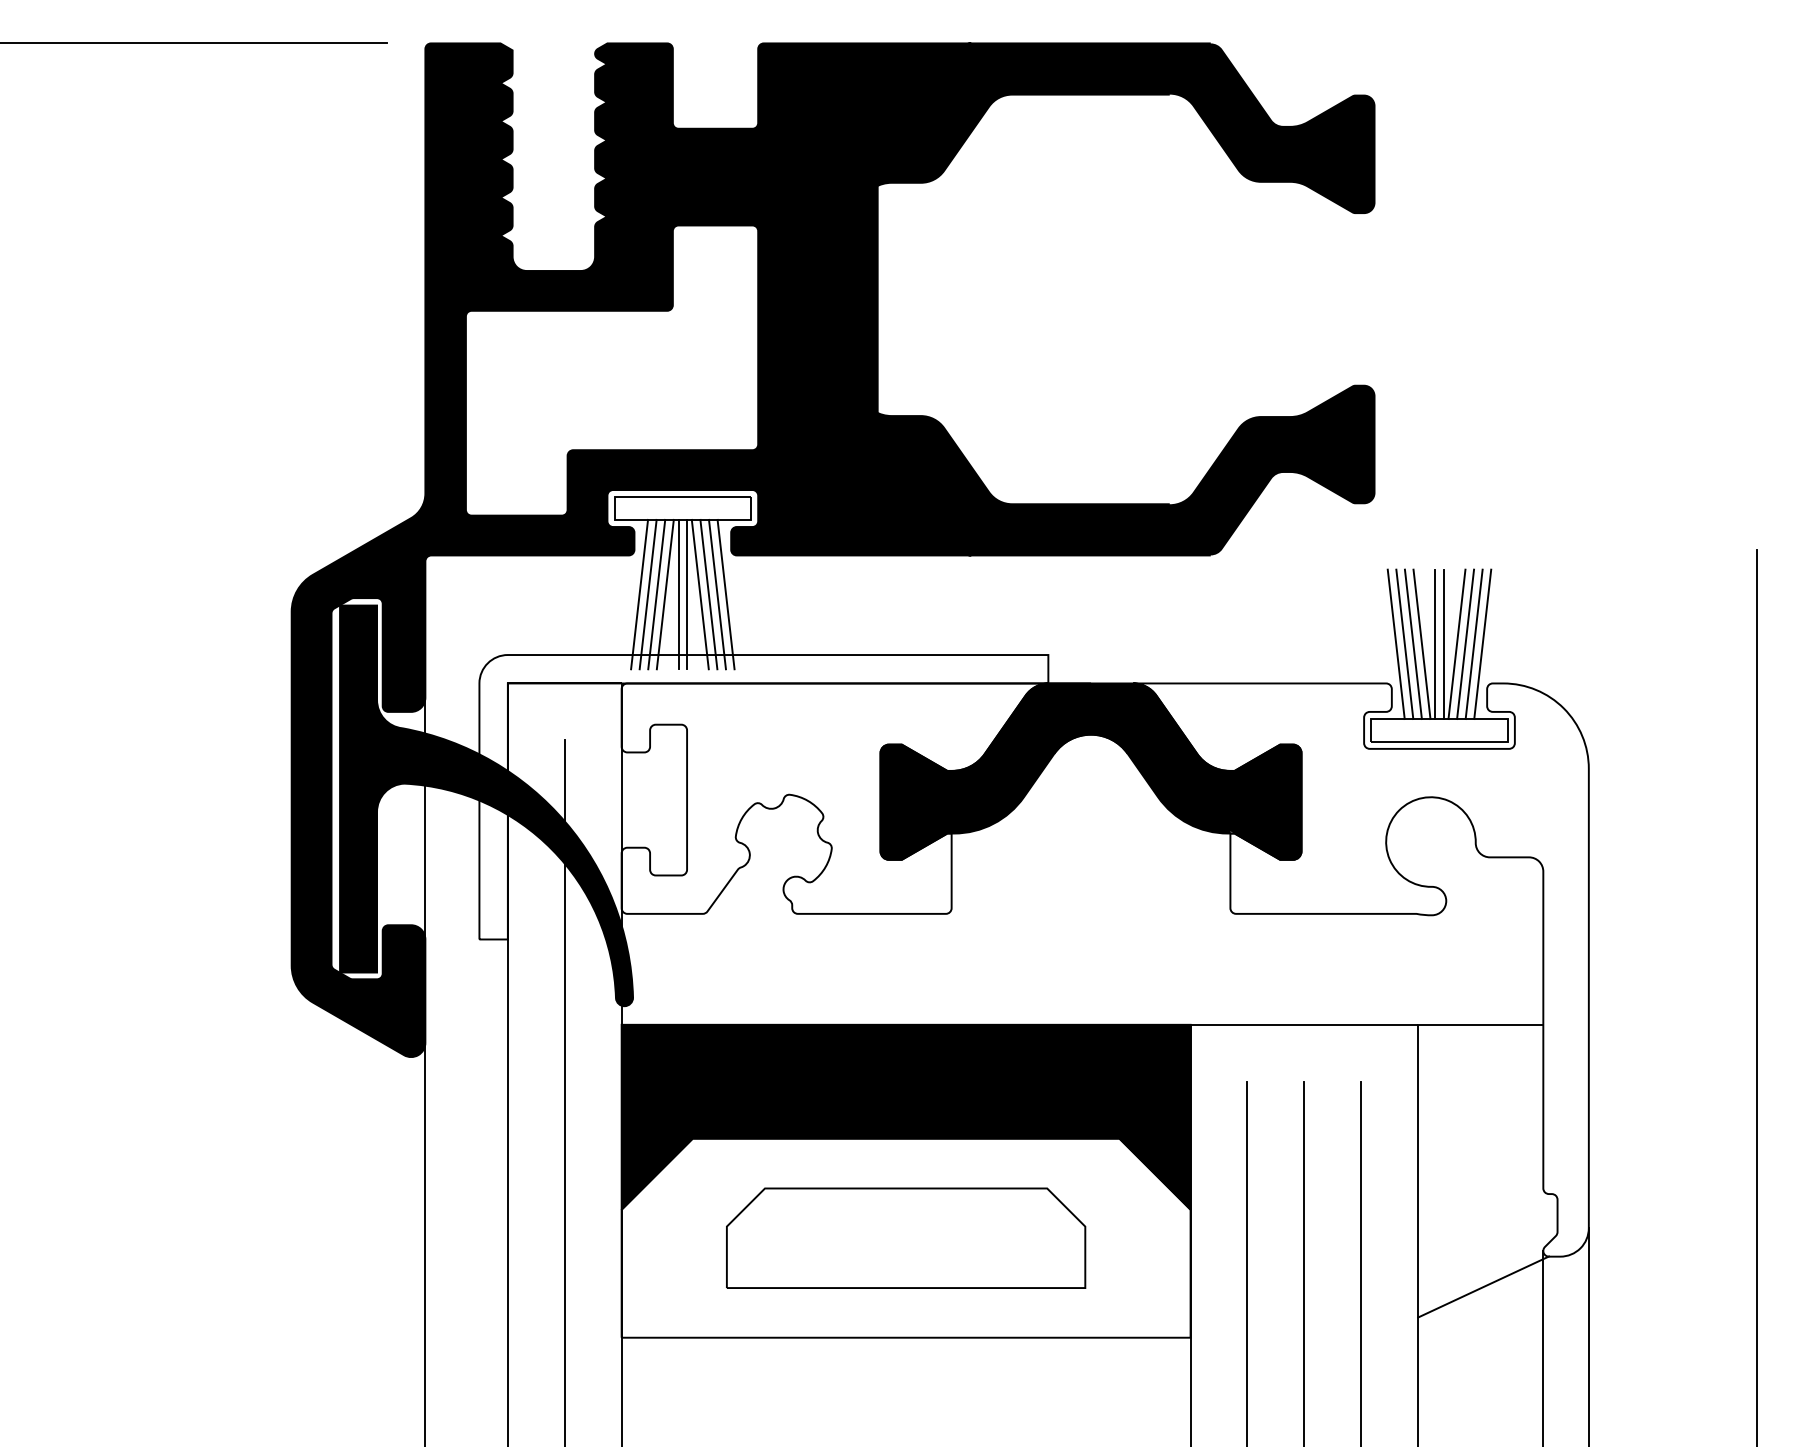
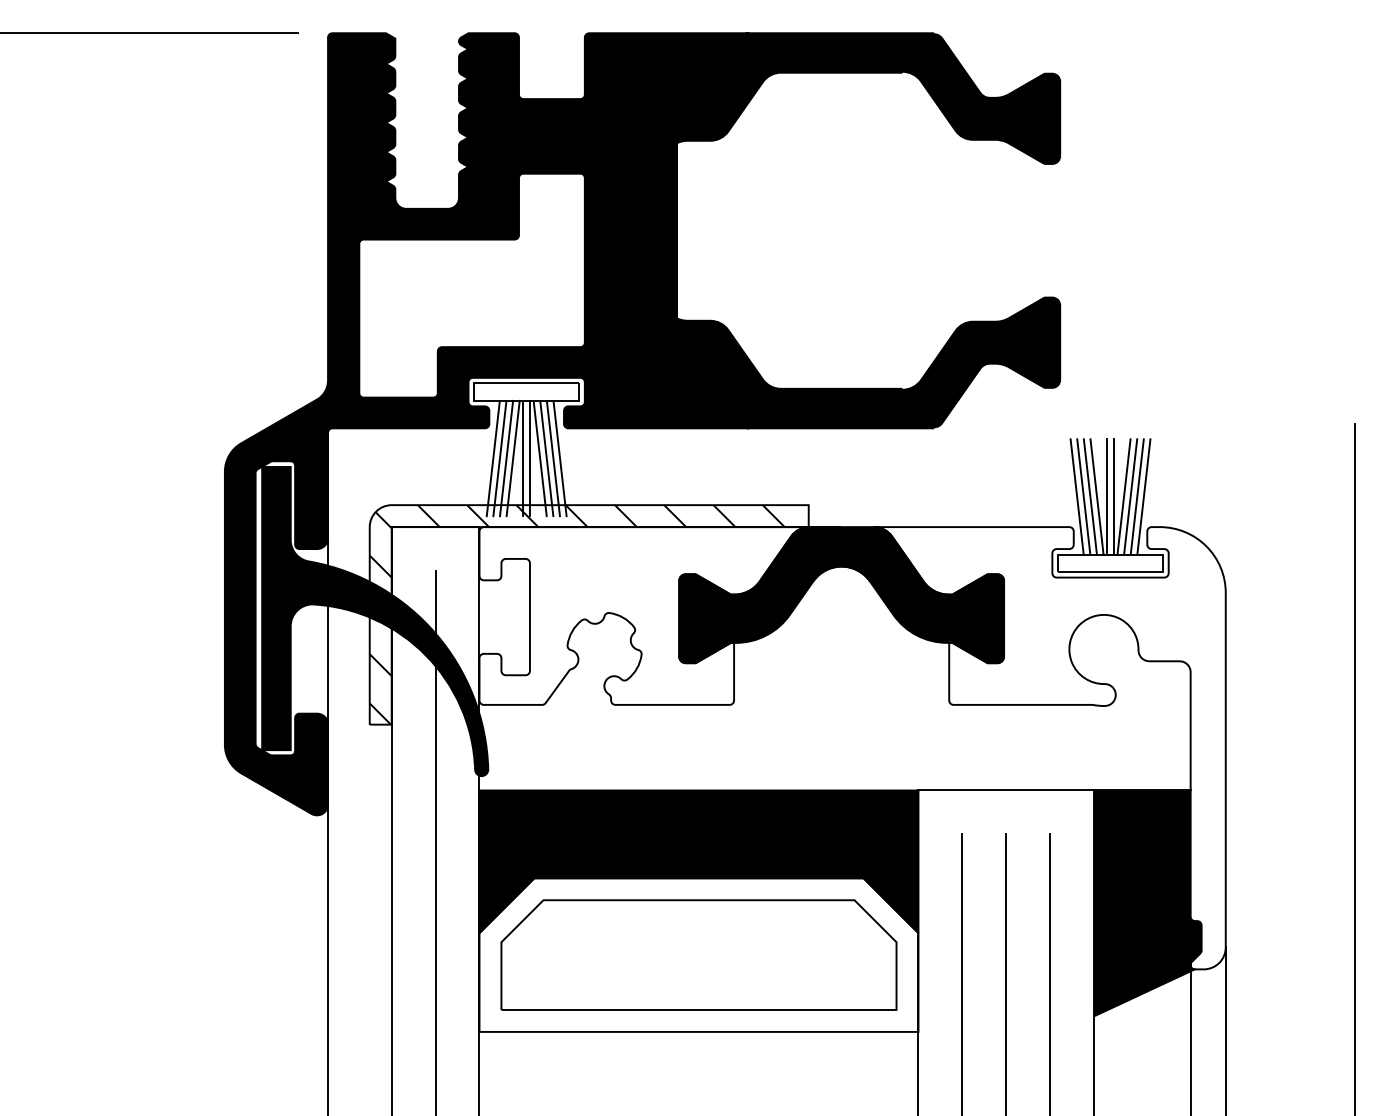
hatch: (748, 797) -> (577, 615), added
fill: (1487, 1170) -> (1147, 902), added
part: (905, 1238) -> (698, 955), size x1.43

